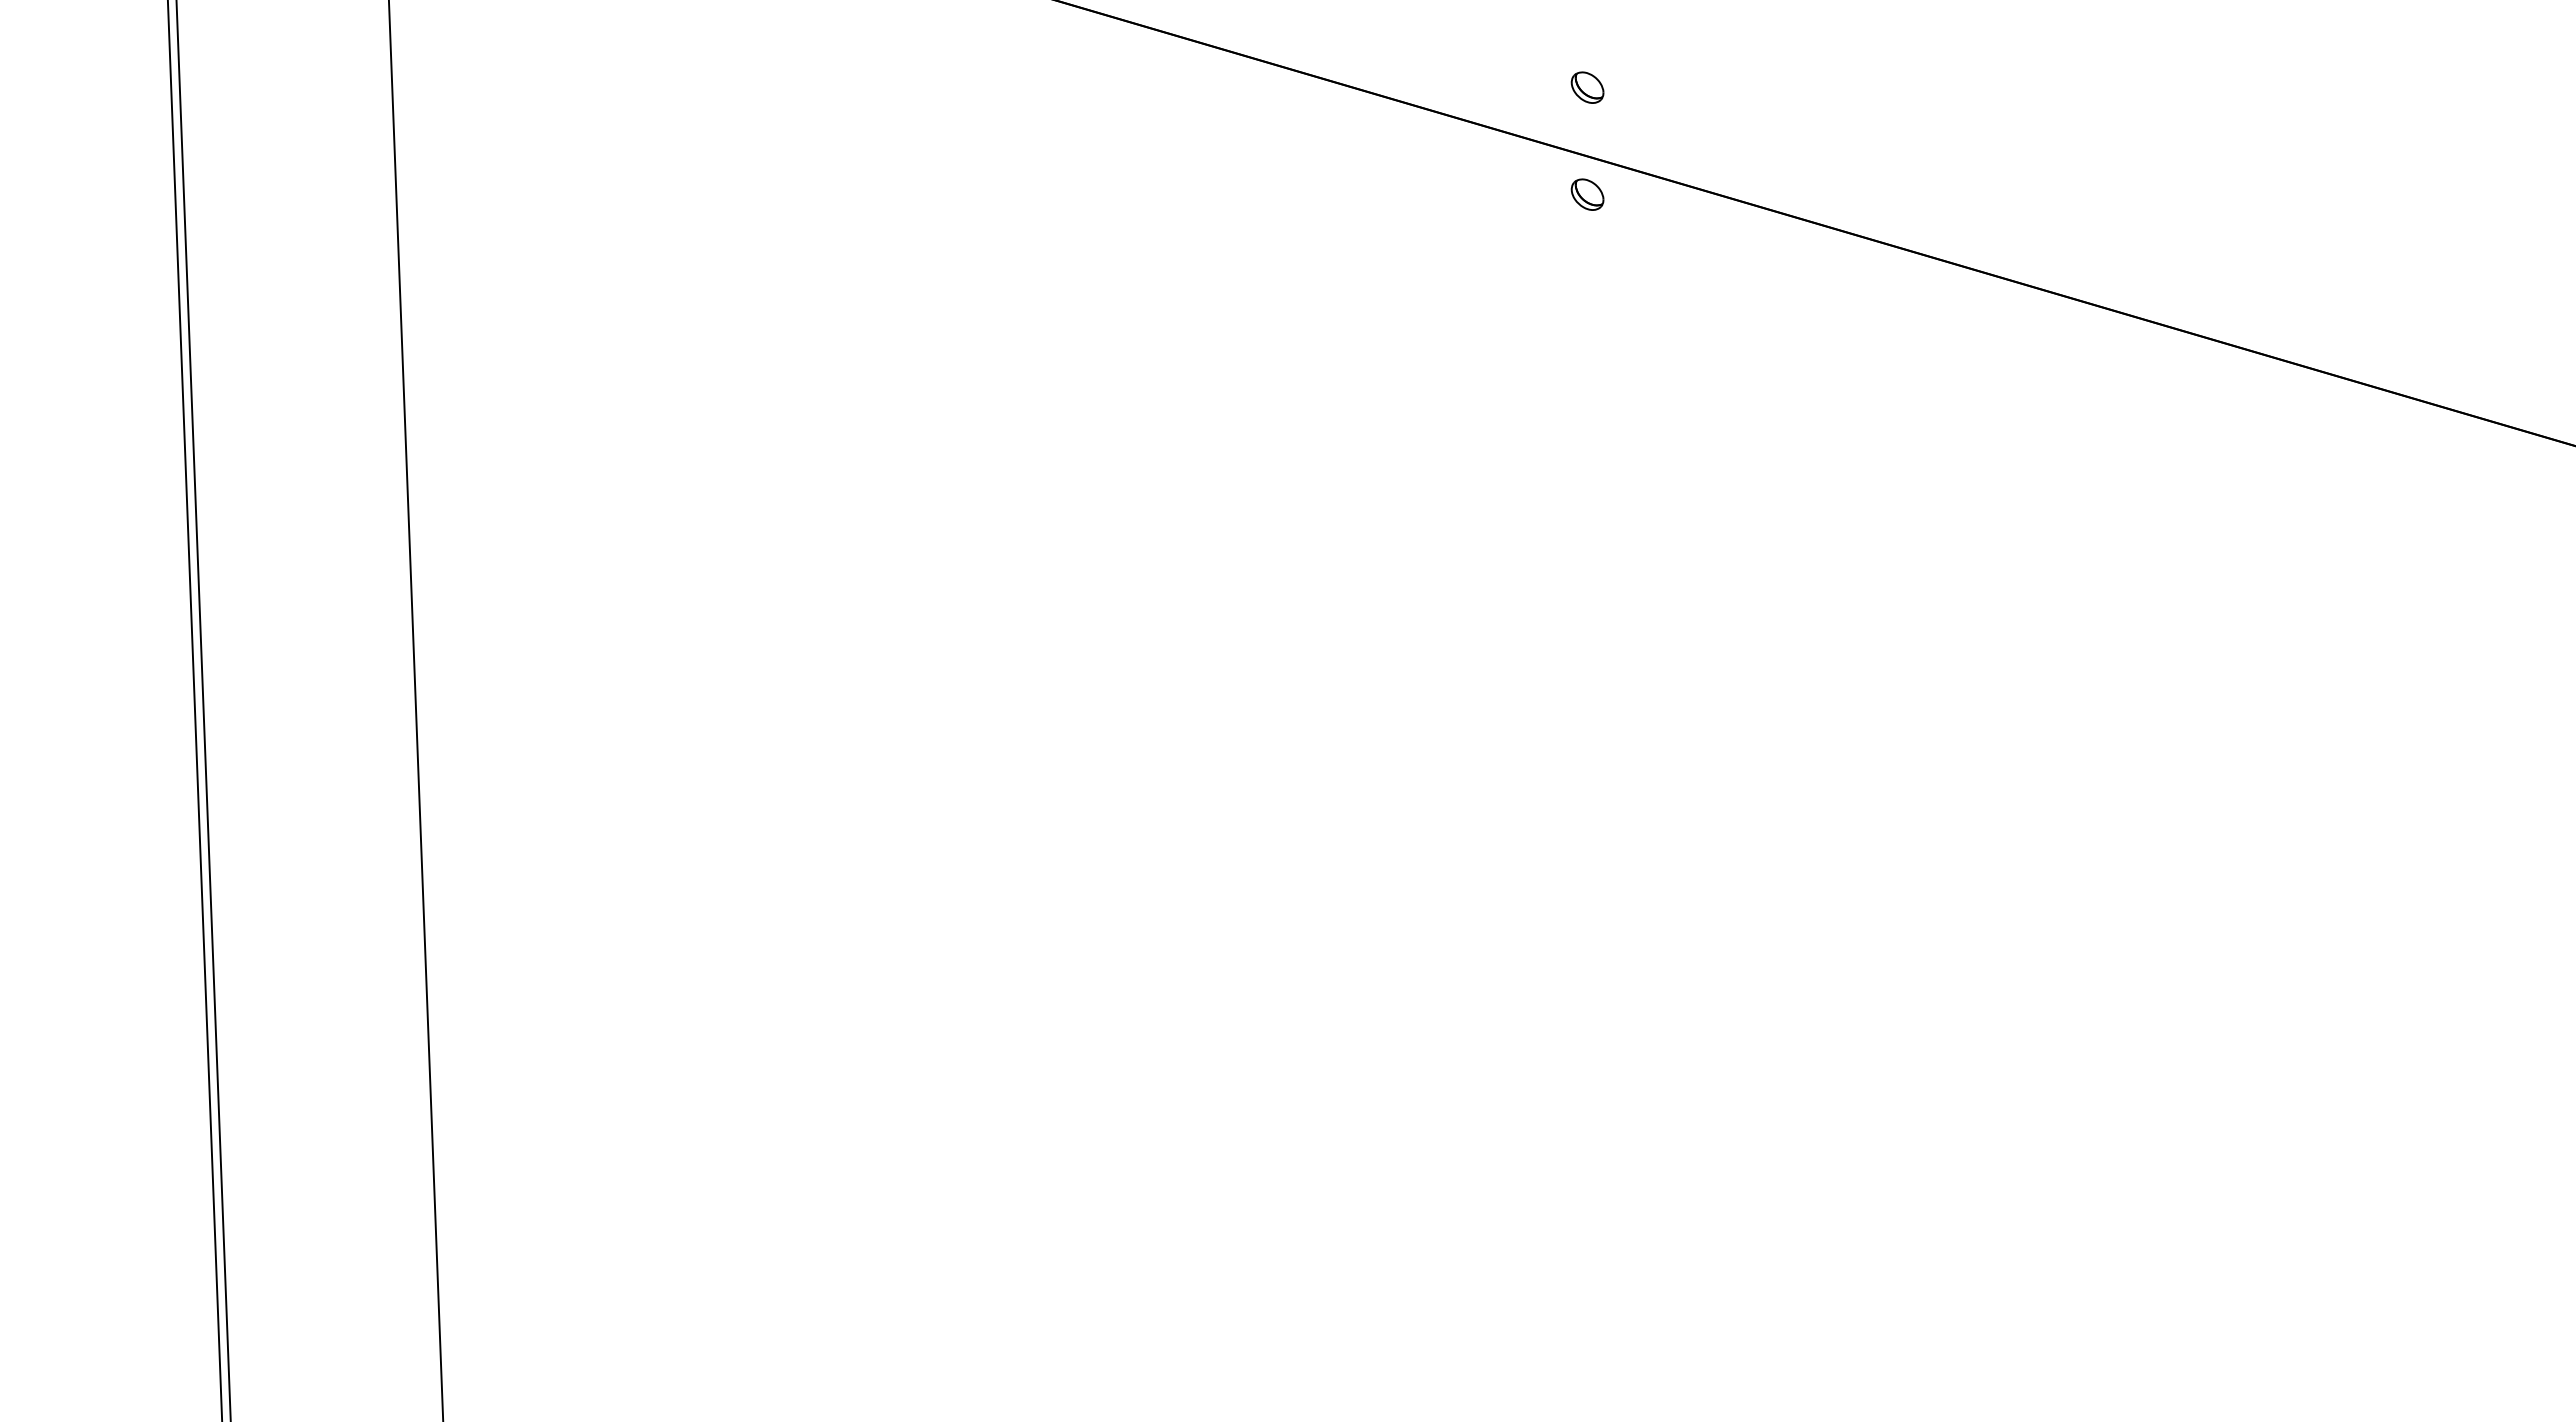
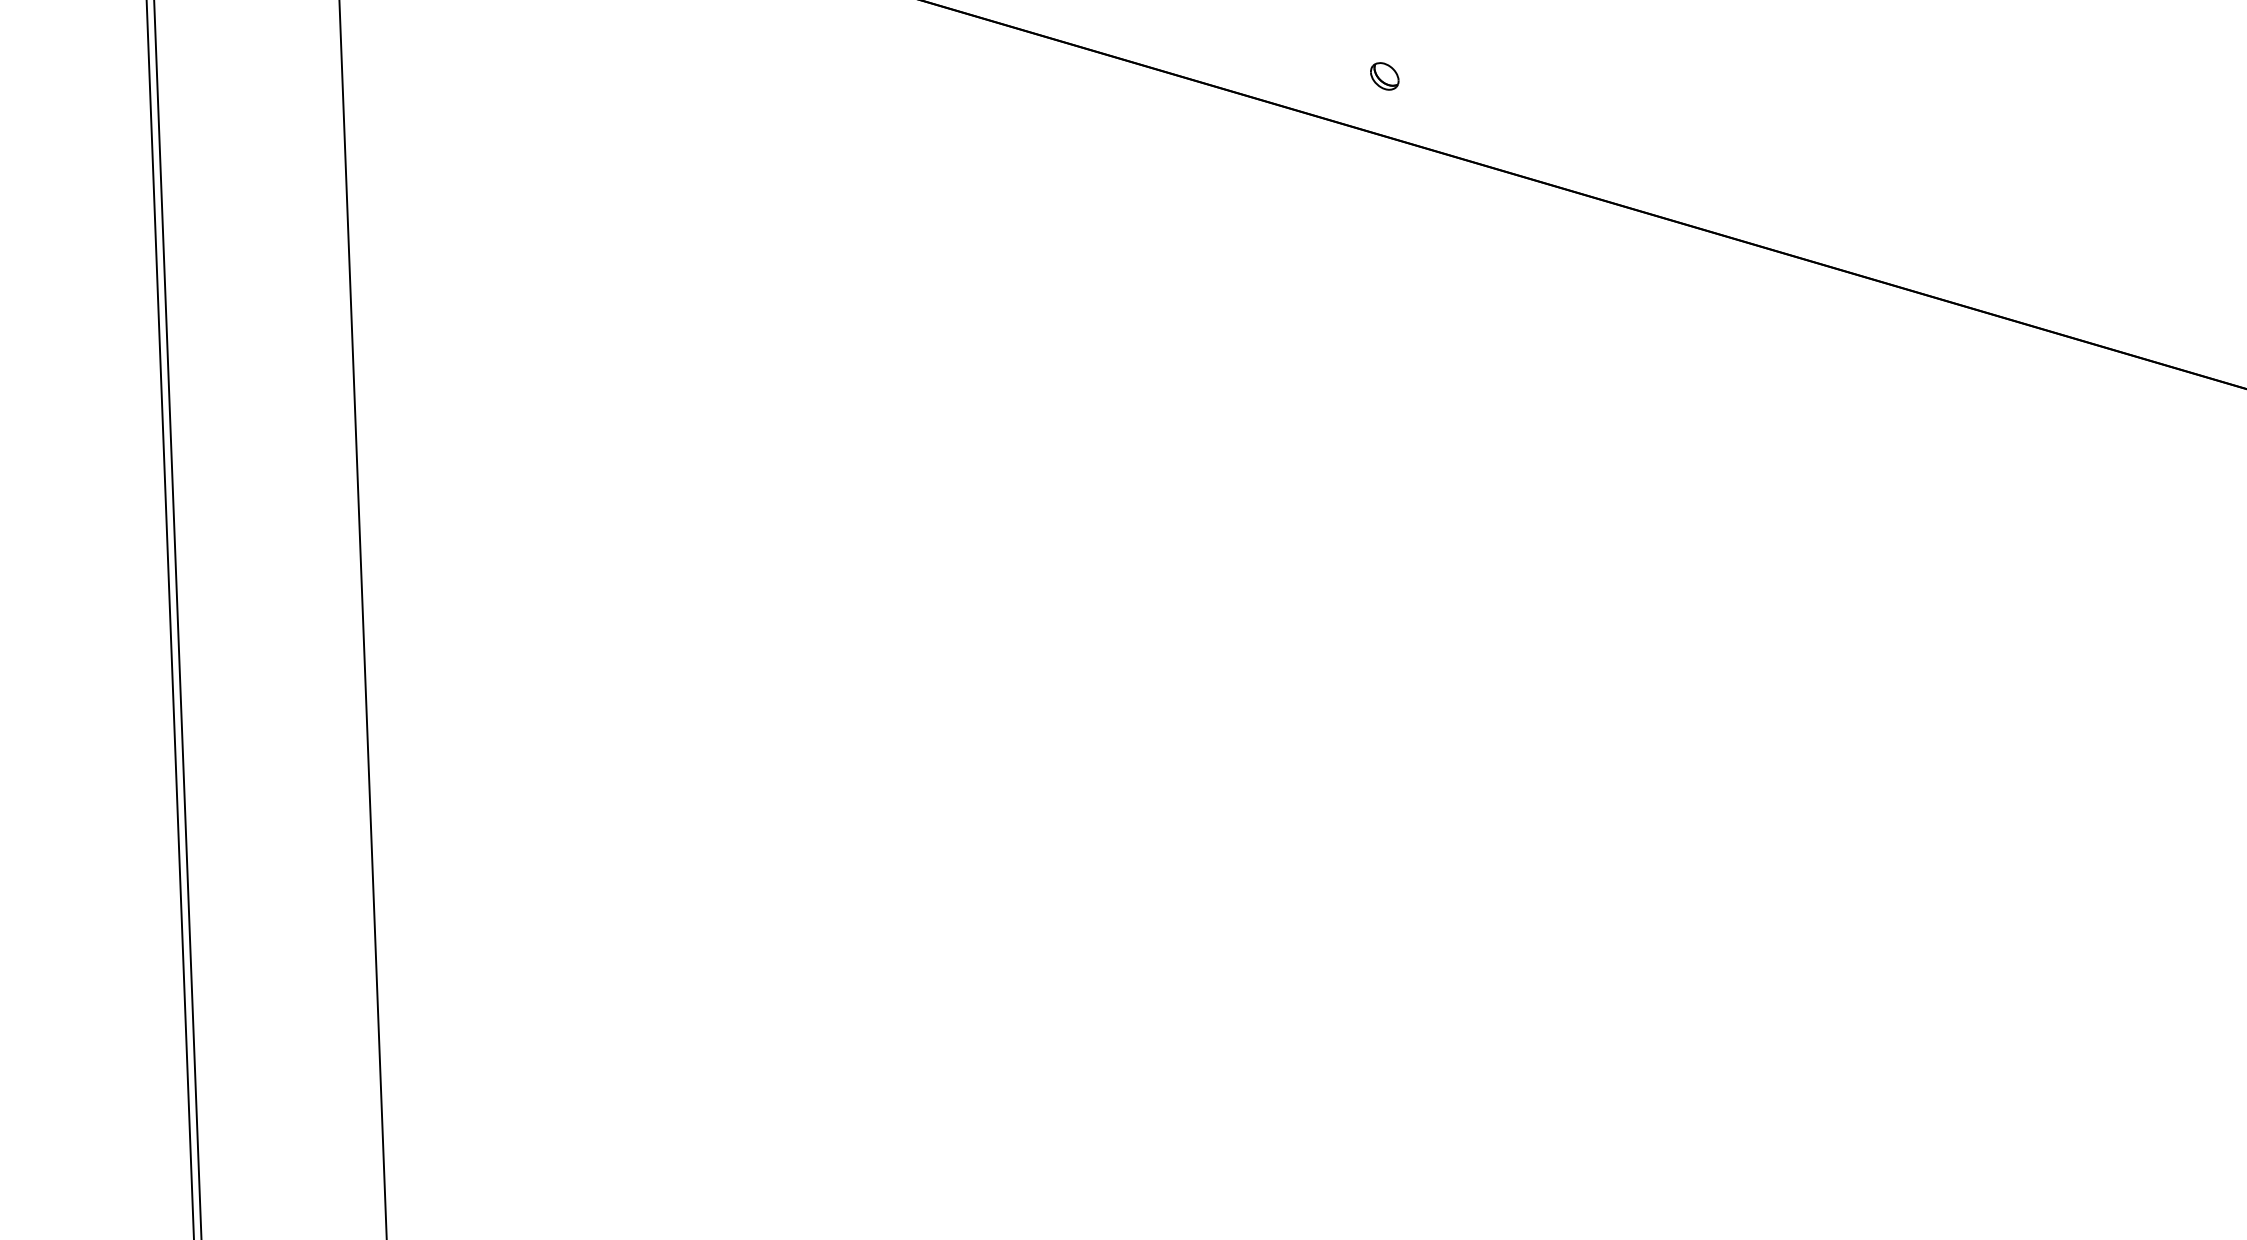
part: (1587, 194) -> (1384, 169), removed

